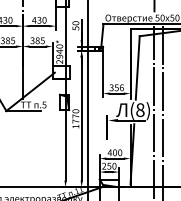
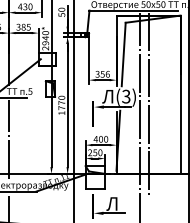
text: (140, 109) -> (126, 96), (8) -> (3)
line: (22, 152) -> (8, 139), added

